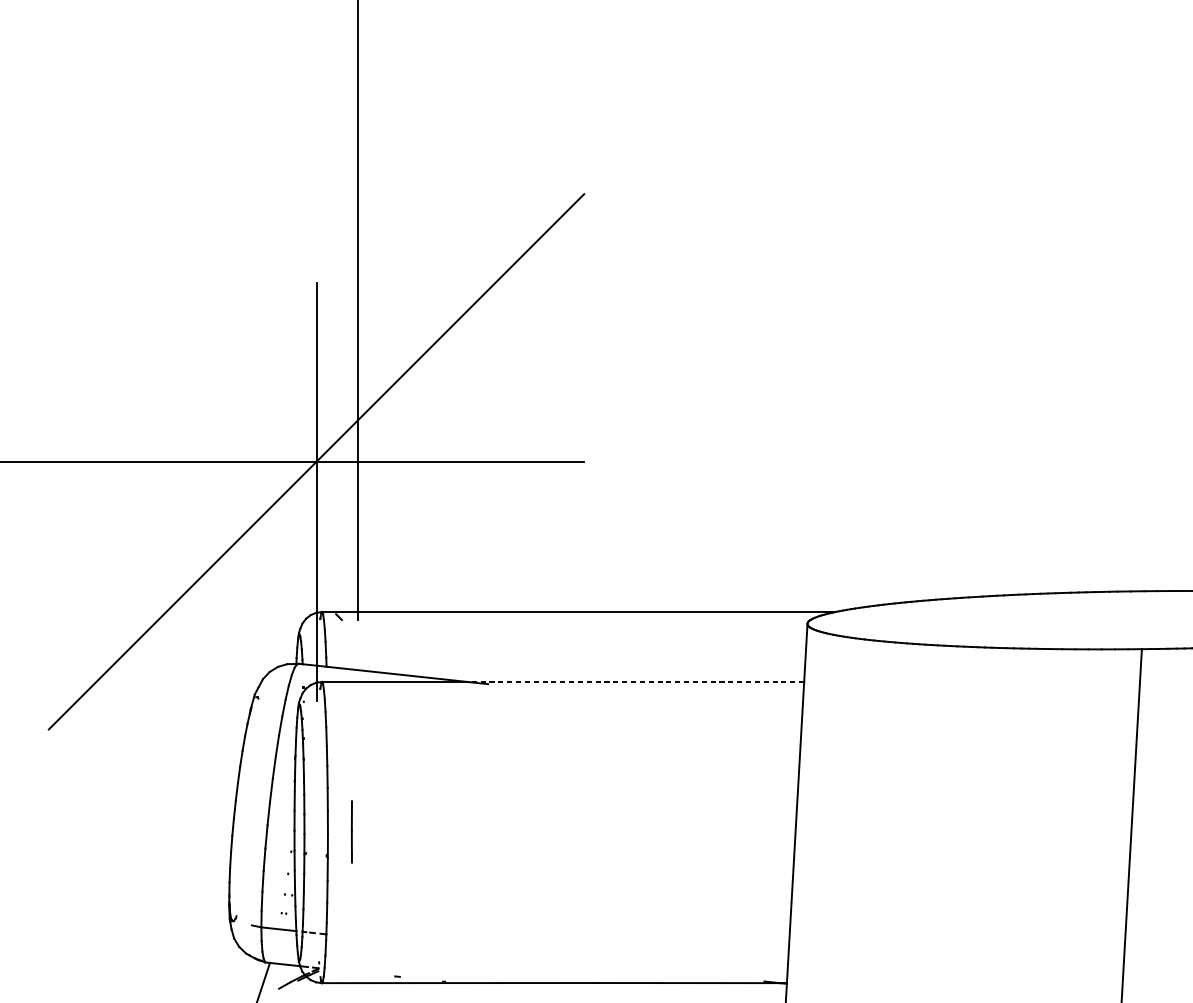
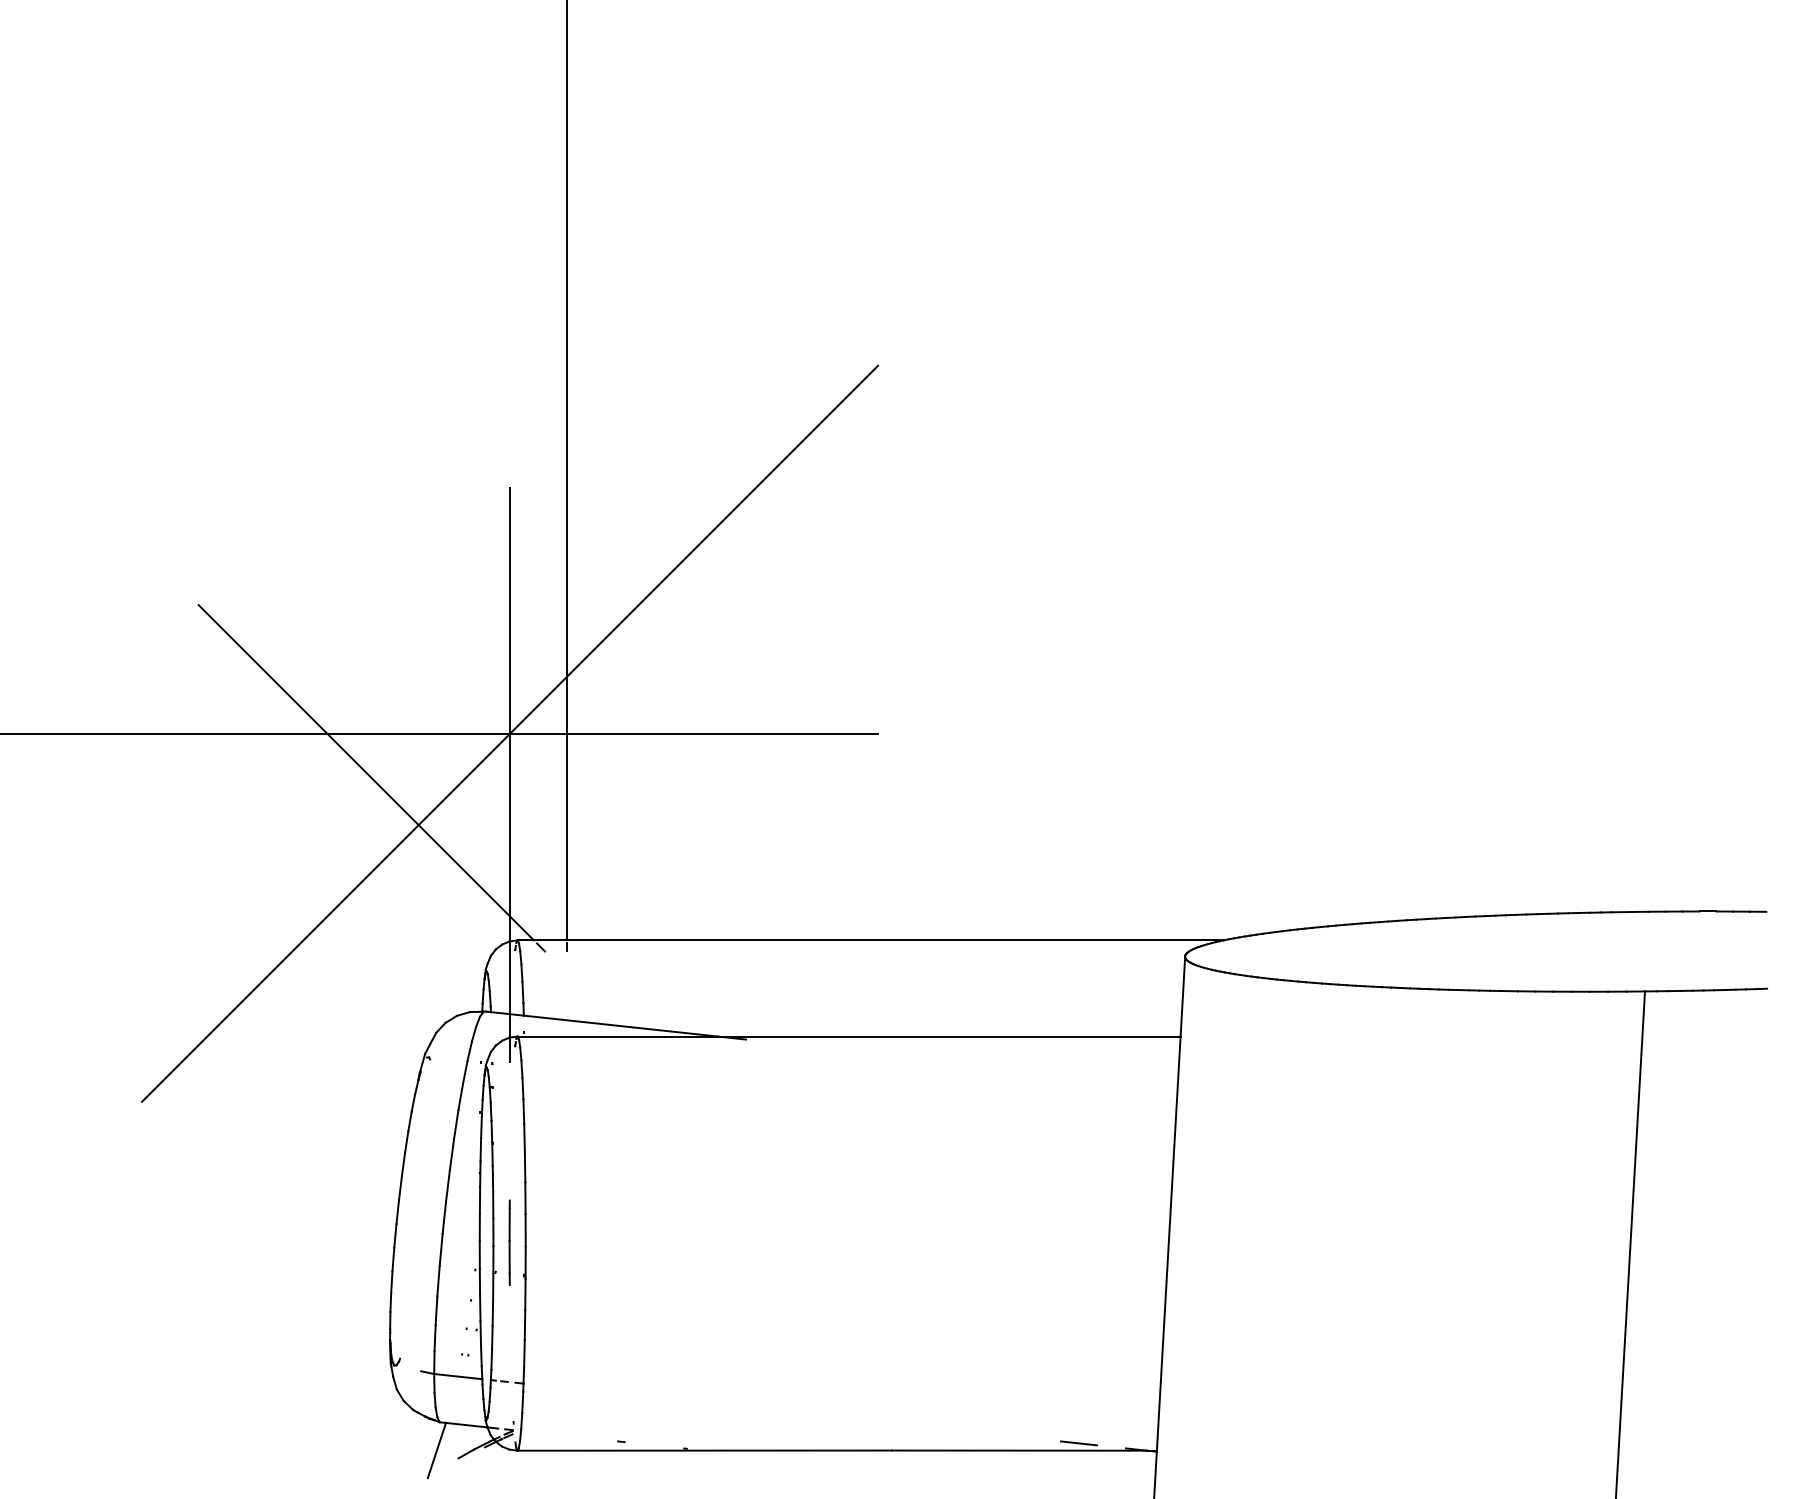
line: (211, 489) -> (365, 772), added
line: (635, 681) -> (948, 1036), dashed -> solid
line: (351, 831) -> (509, 1242), moved
line: (729, 977) -> (1078, 1443), added

